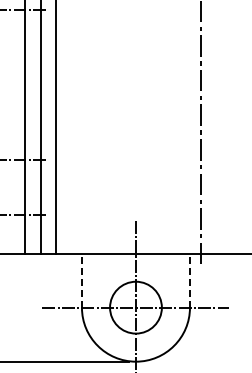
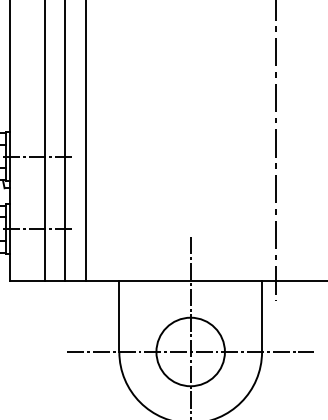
line: (81, 280) -> (118, 316), dashed -> solid
line: (189, 280) -> (261, 316), dashed -> solid

